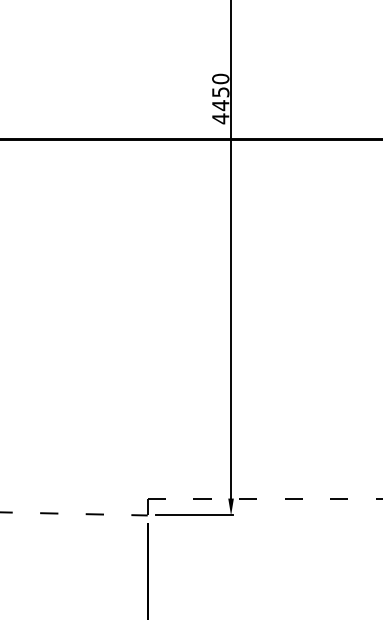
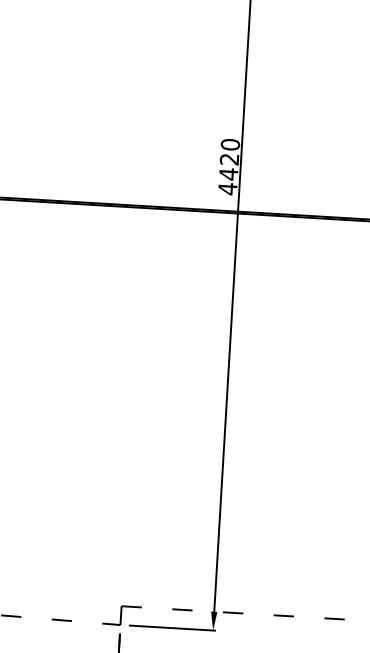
text: (220, 92) -> (229, 159), 4450 -> 4420

